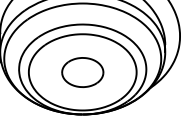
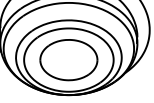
part: (82, 72) -> (68, 60), size x1.67

